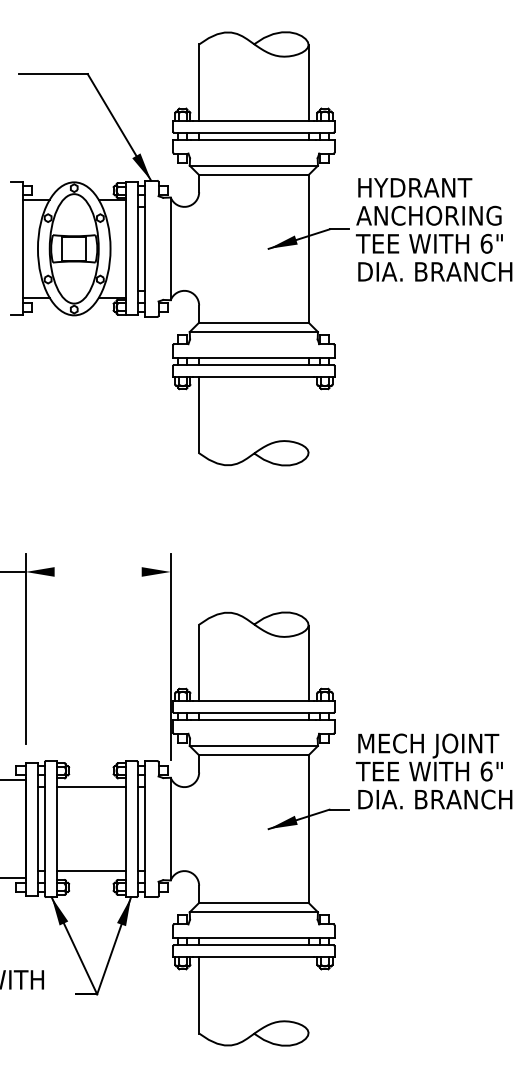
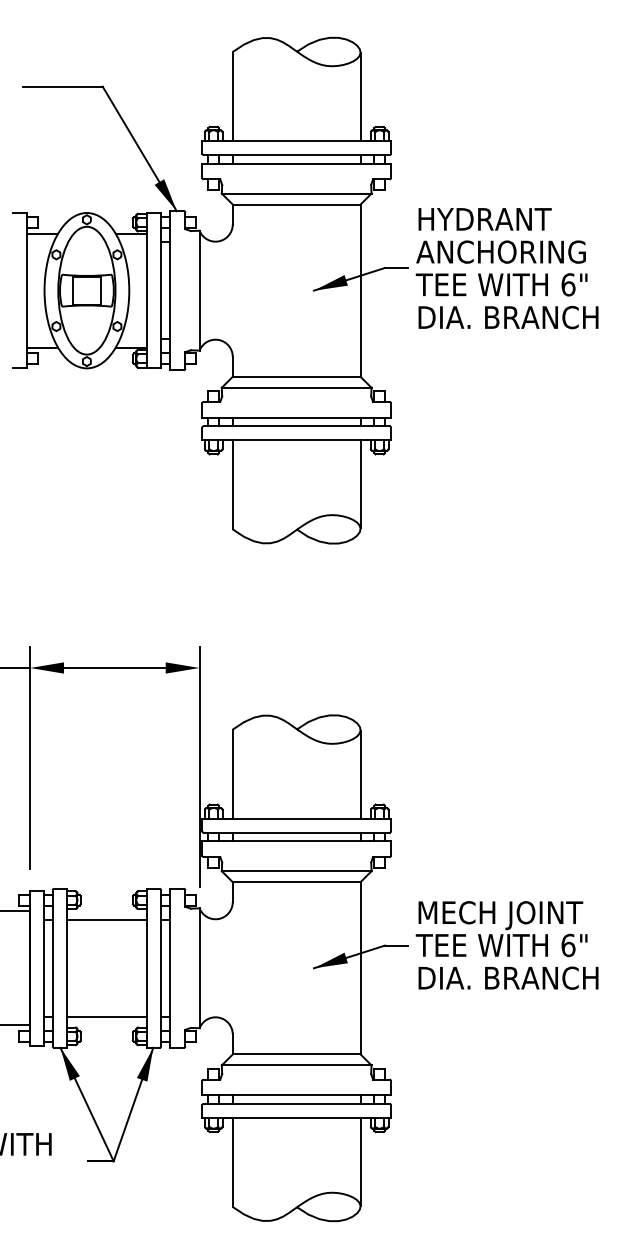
line: (308, 414) -> (360, 484), added
line: (97, 571) -> (114, 667), added
text: (434, 771) -> (507, 945), moved
line: (308, 994) -> (360, 1161), added

